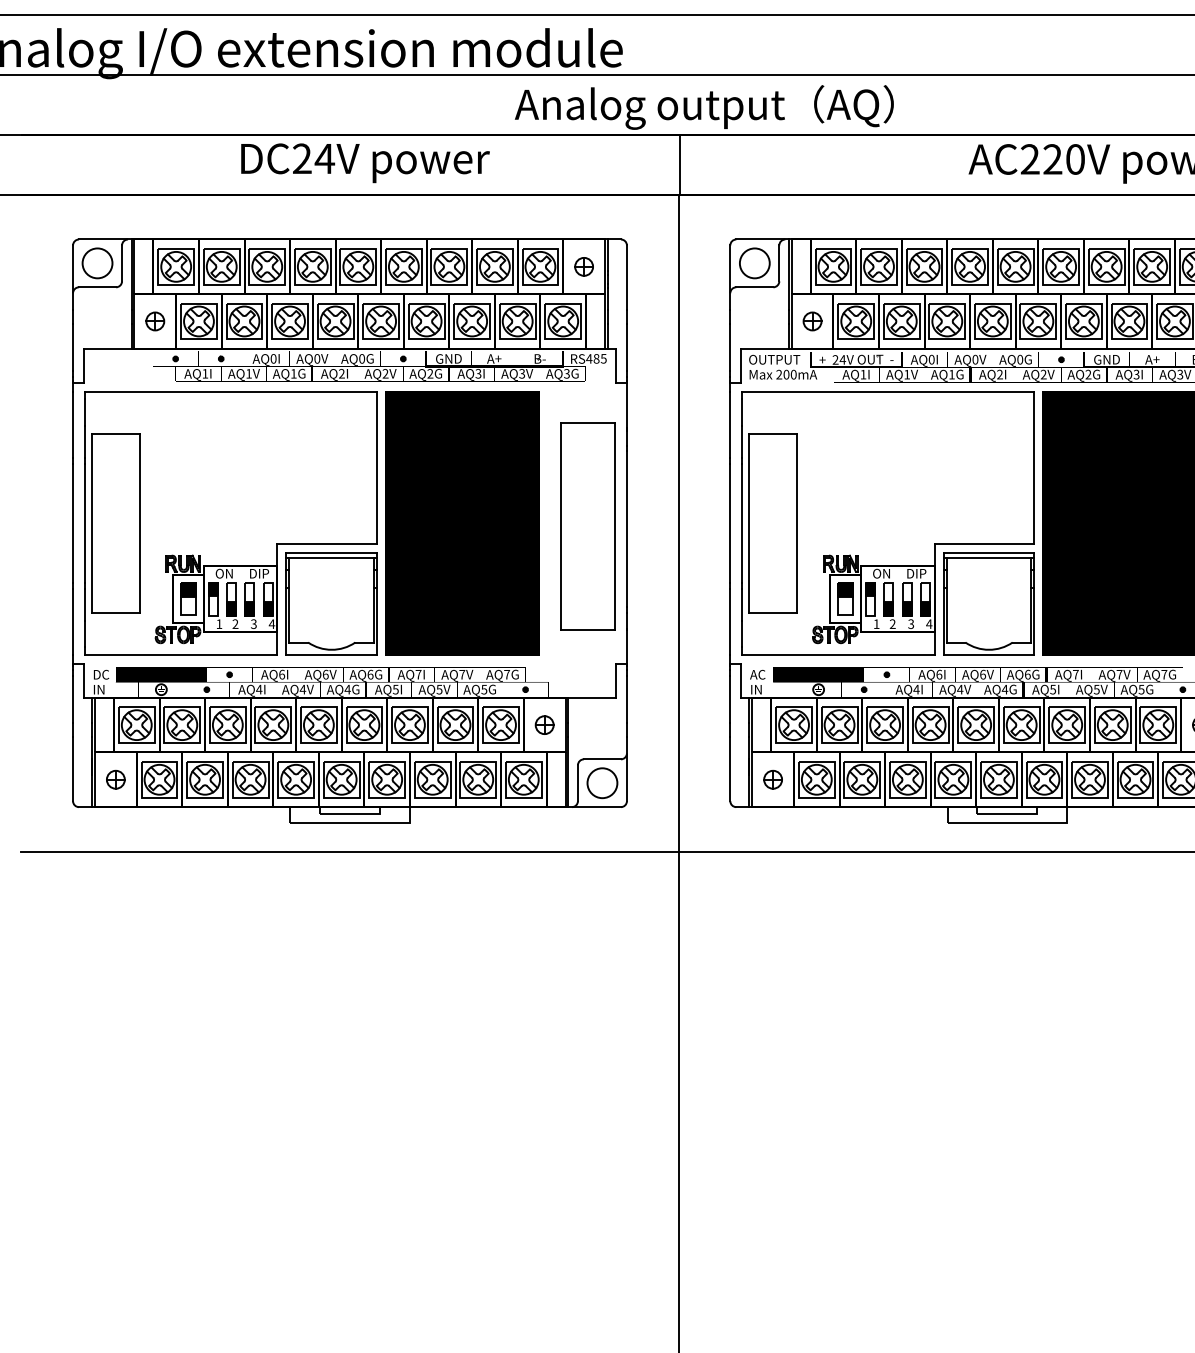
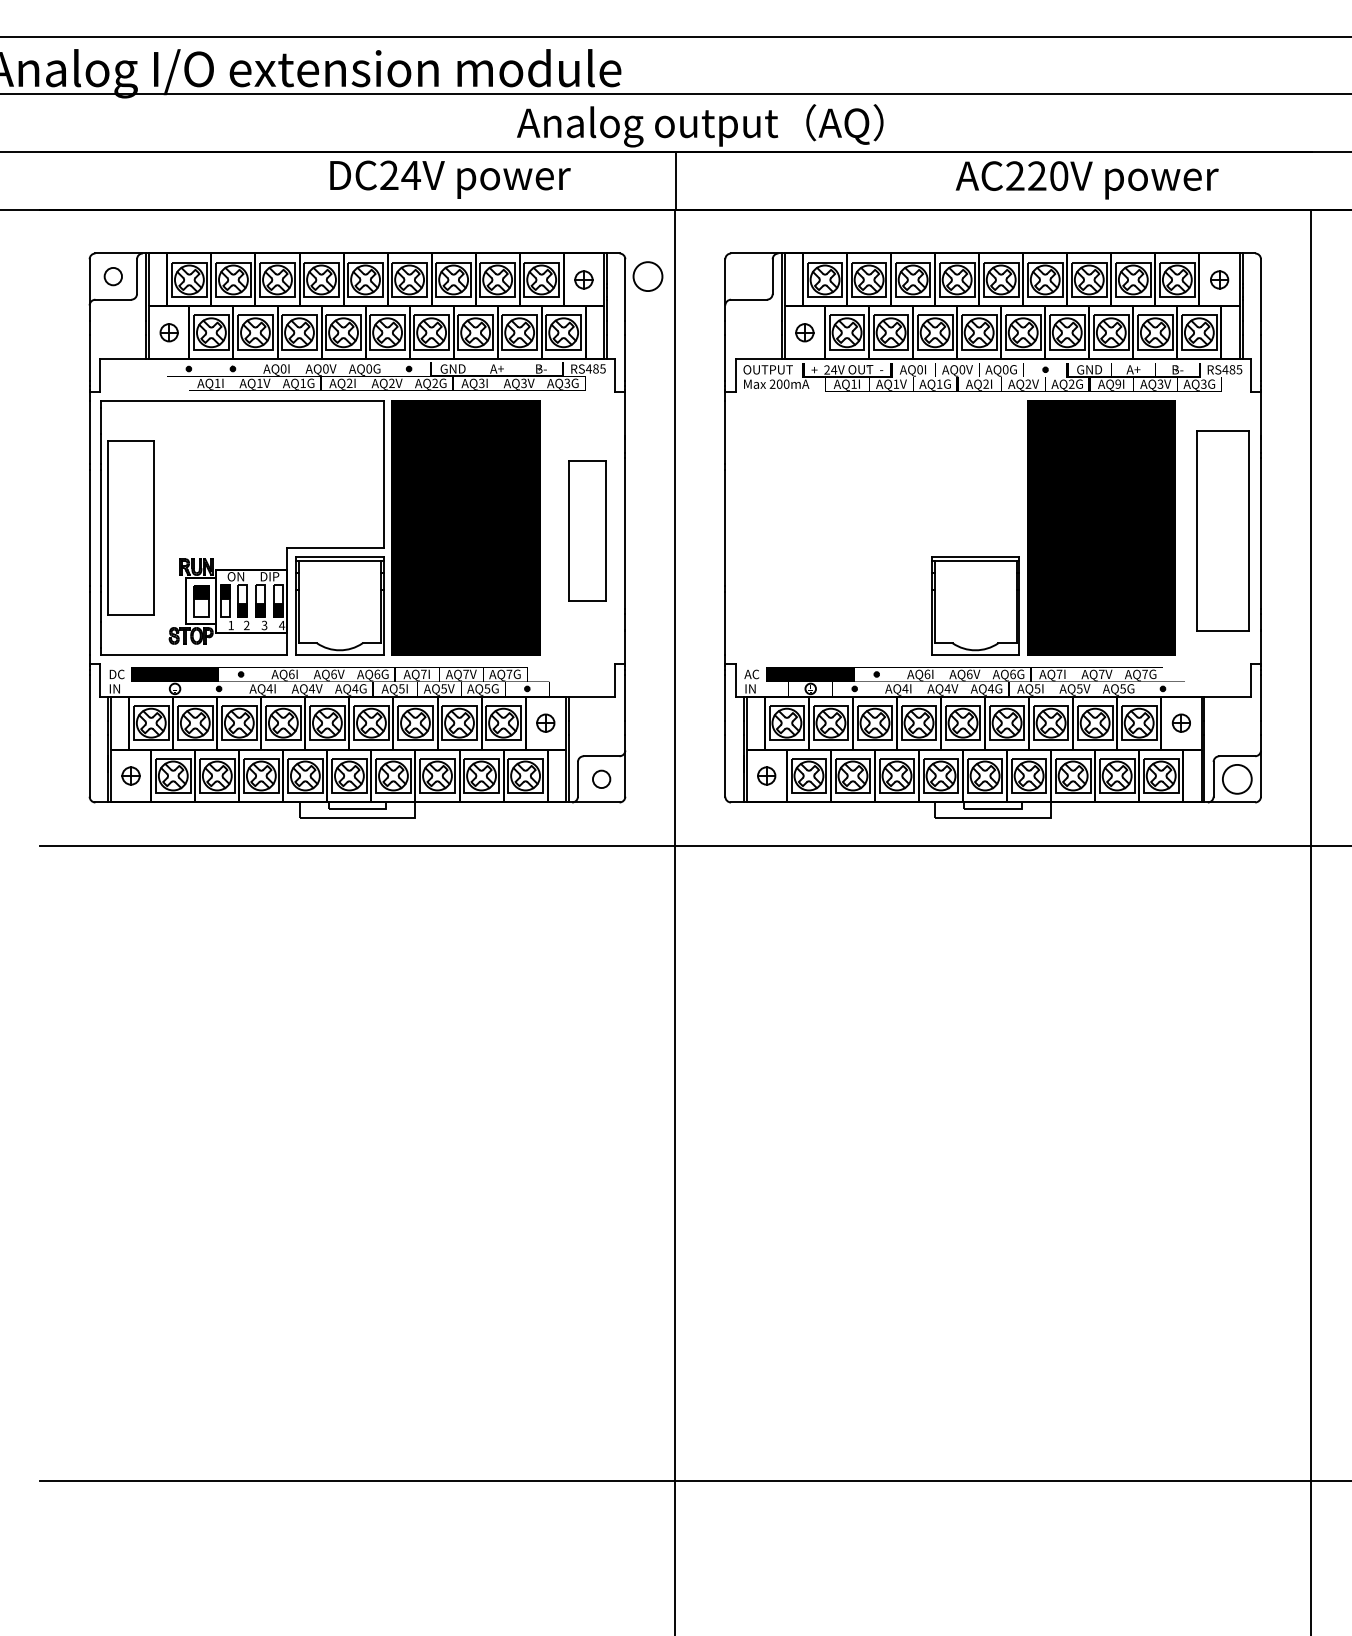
text: (365, 162) -> (450, 179), moved
circle: (96, 263) -> (112, 276), size x0.6
circle: (754, 263) -> (647, 276), moved
text: (1136, 373) -> (1118, 383), AQ3I -> AQ9I
part: (887, 522) -> (877, 527), removed
part: (587, 525) -> (587, 530), size x0.7
circle: (602, 782) -> (601, 778), size x0.6

